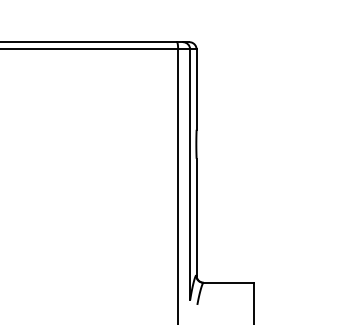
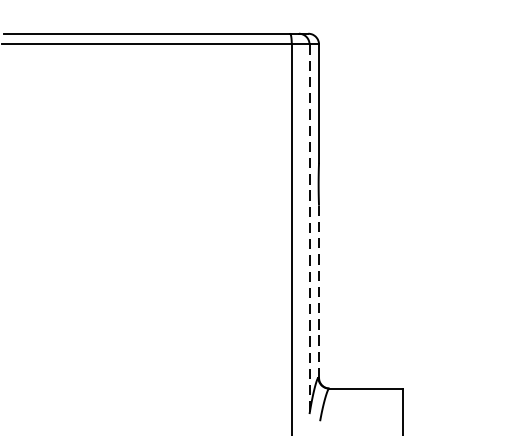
line: (190, 175) -> (310, 230), solid -> dashed
line: (196, 217) -> (318, 292), solid -> dashed

